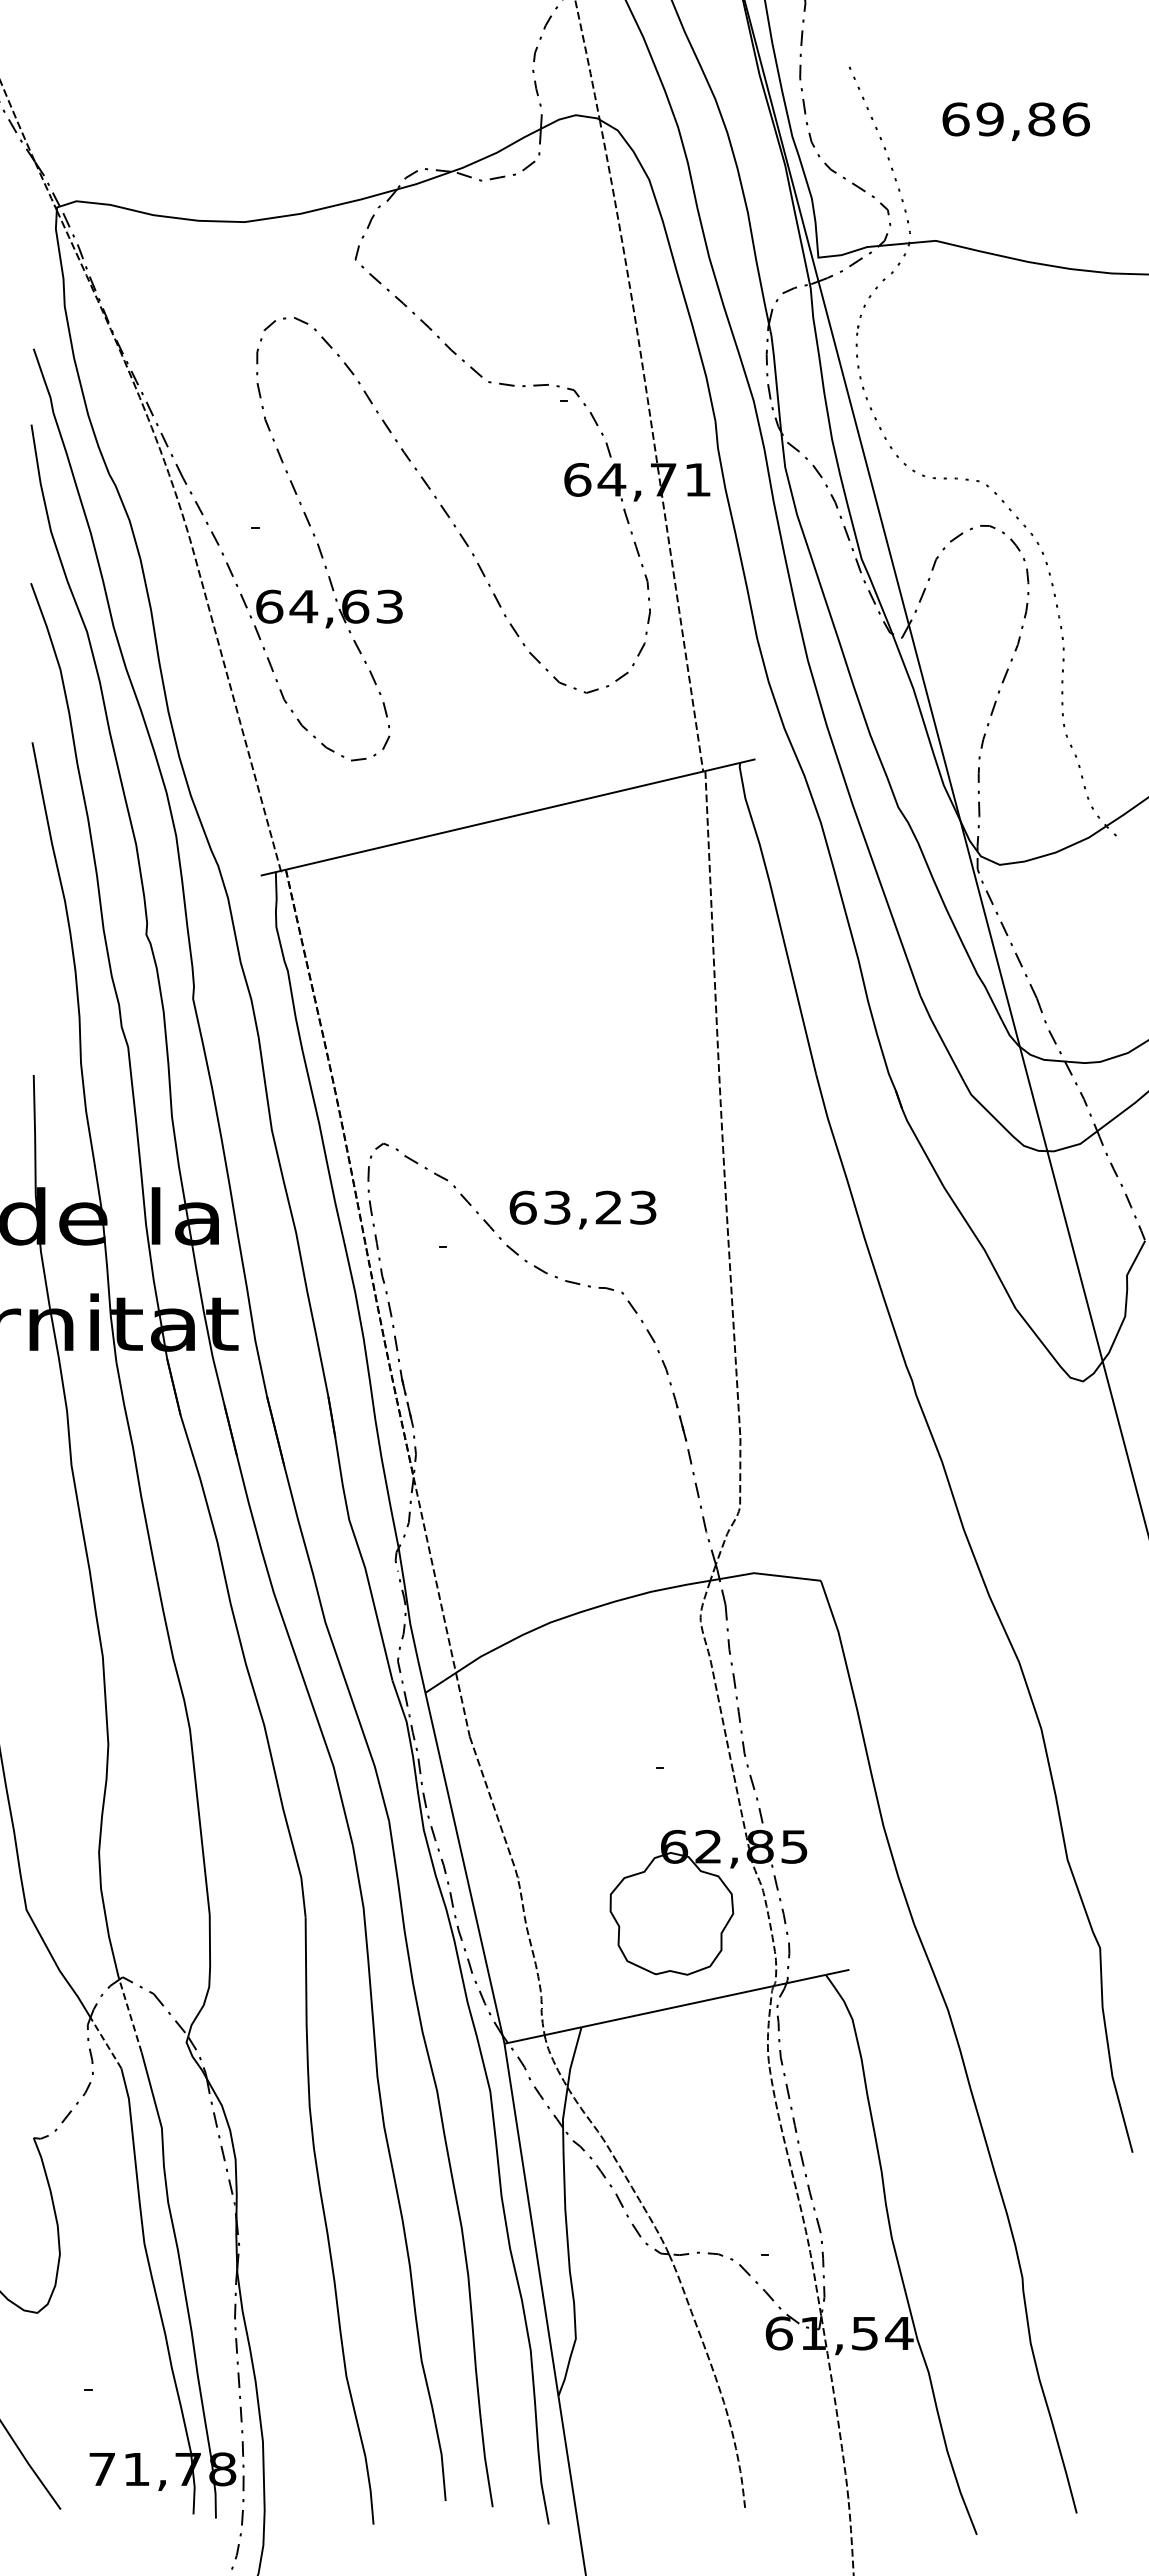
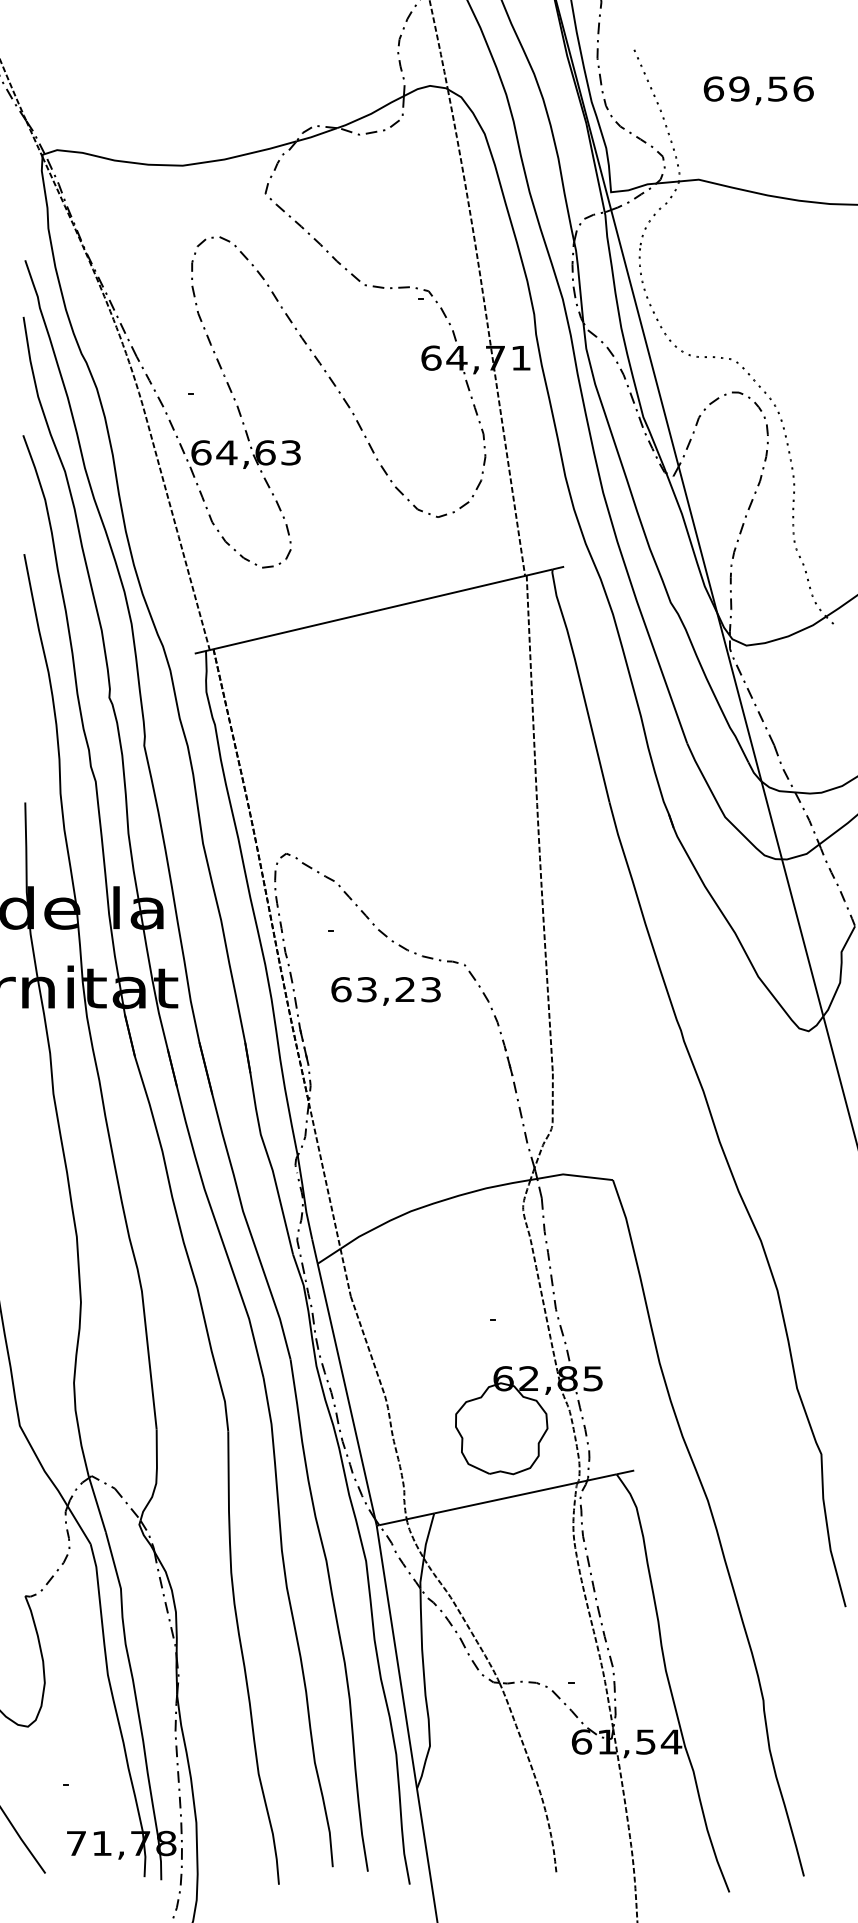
text: (1041, 119) -> (777, 89), 69,86 -> 69,56
text: (582, 1209) -> (385, 990), moved
line: (130, 2015) -> (97, 1504), dashed -> solid
line: (105, 2043) -> (78, 1525), dashed -> solid

